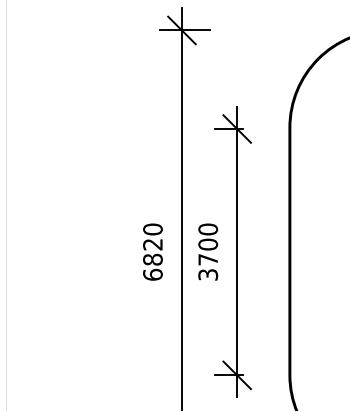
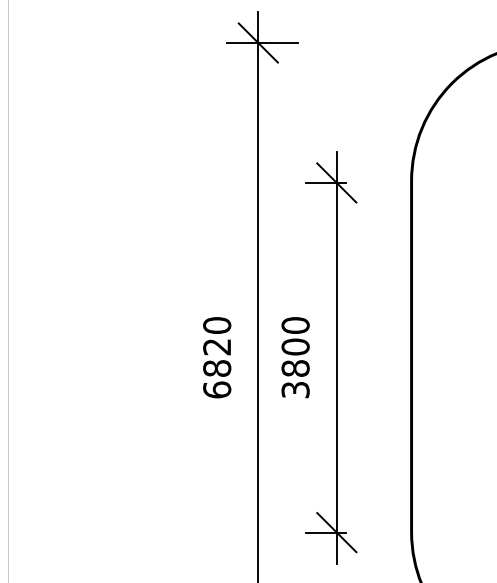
text: (208, 259) -> (296, 368), 3700 -> 3800

